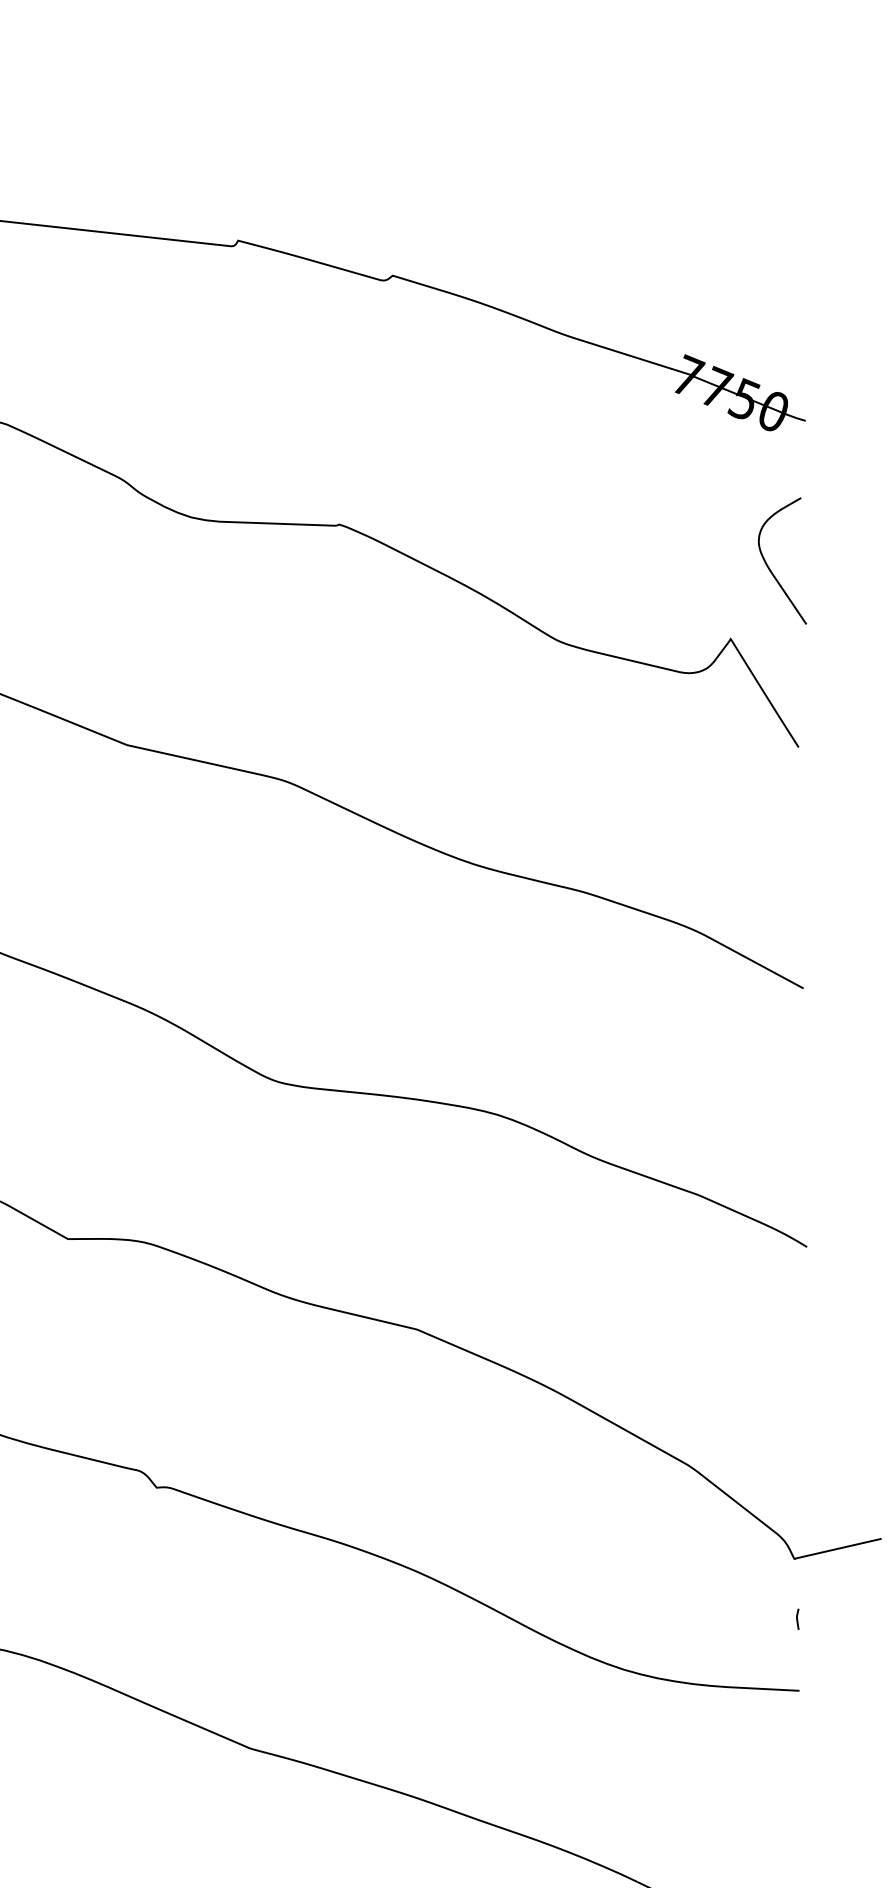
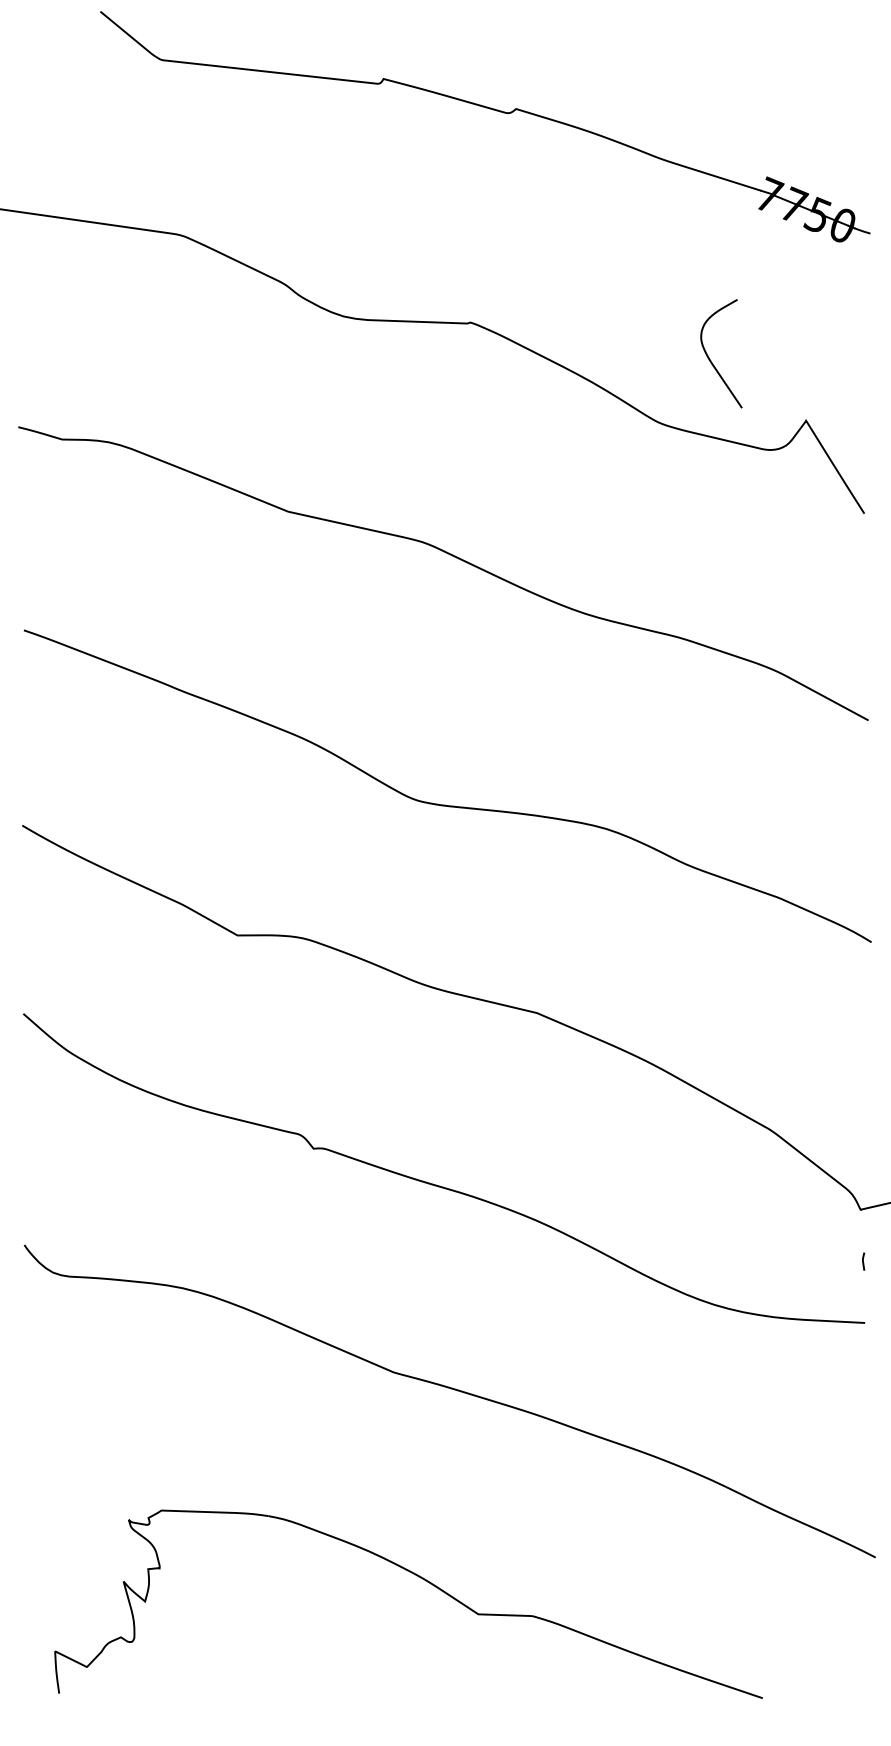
curve: (770, 568) -> (711, 360), moved

